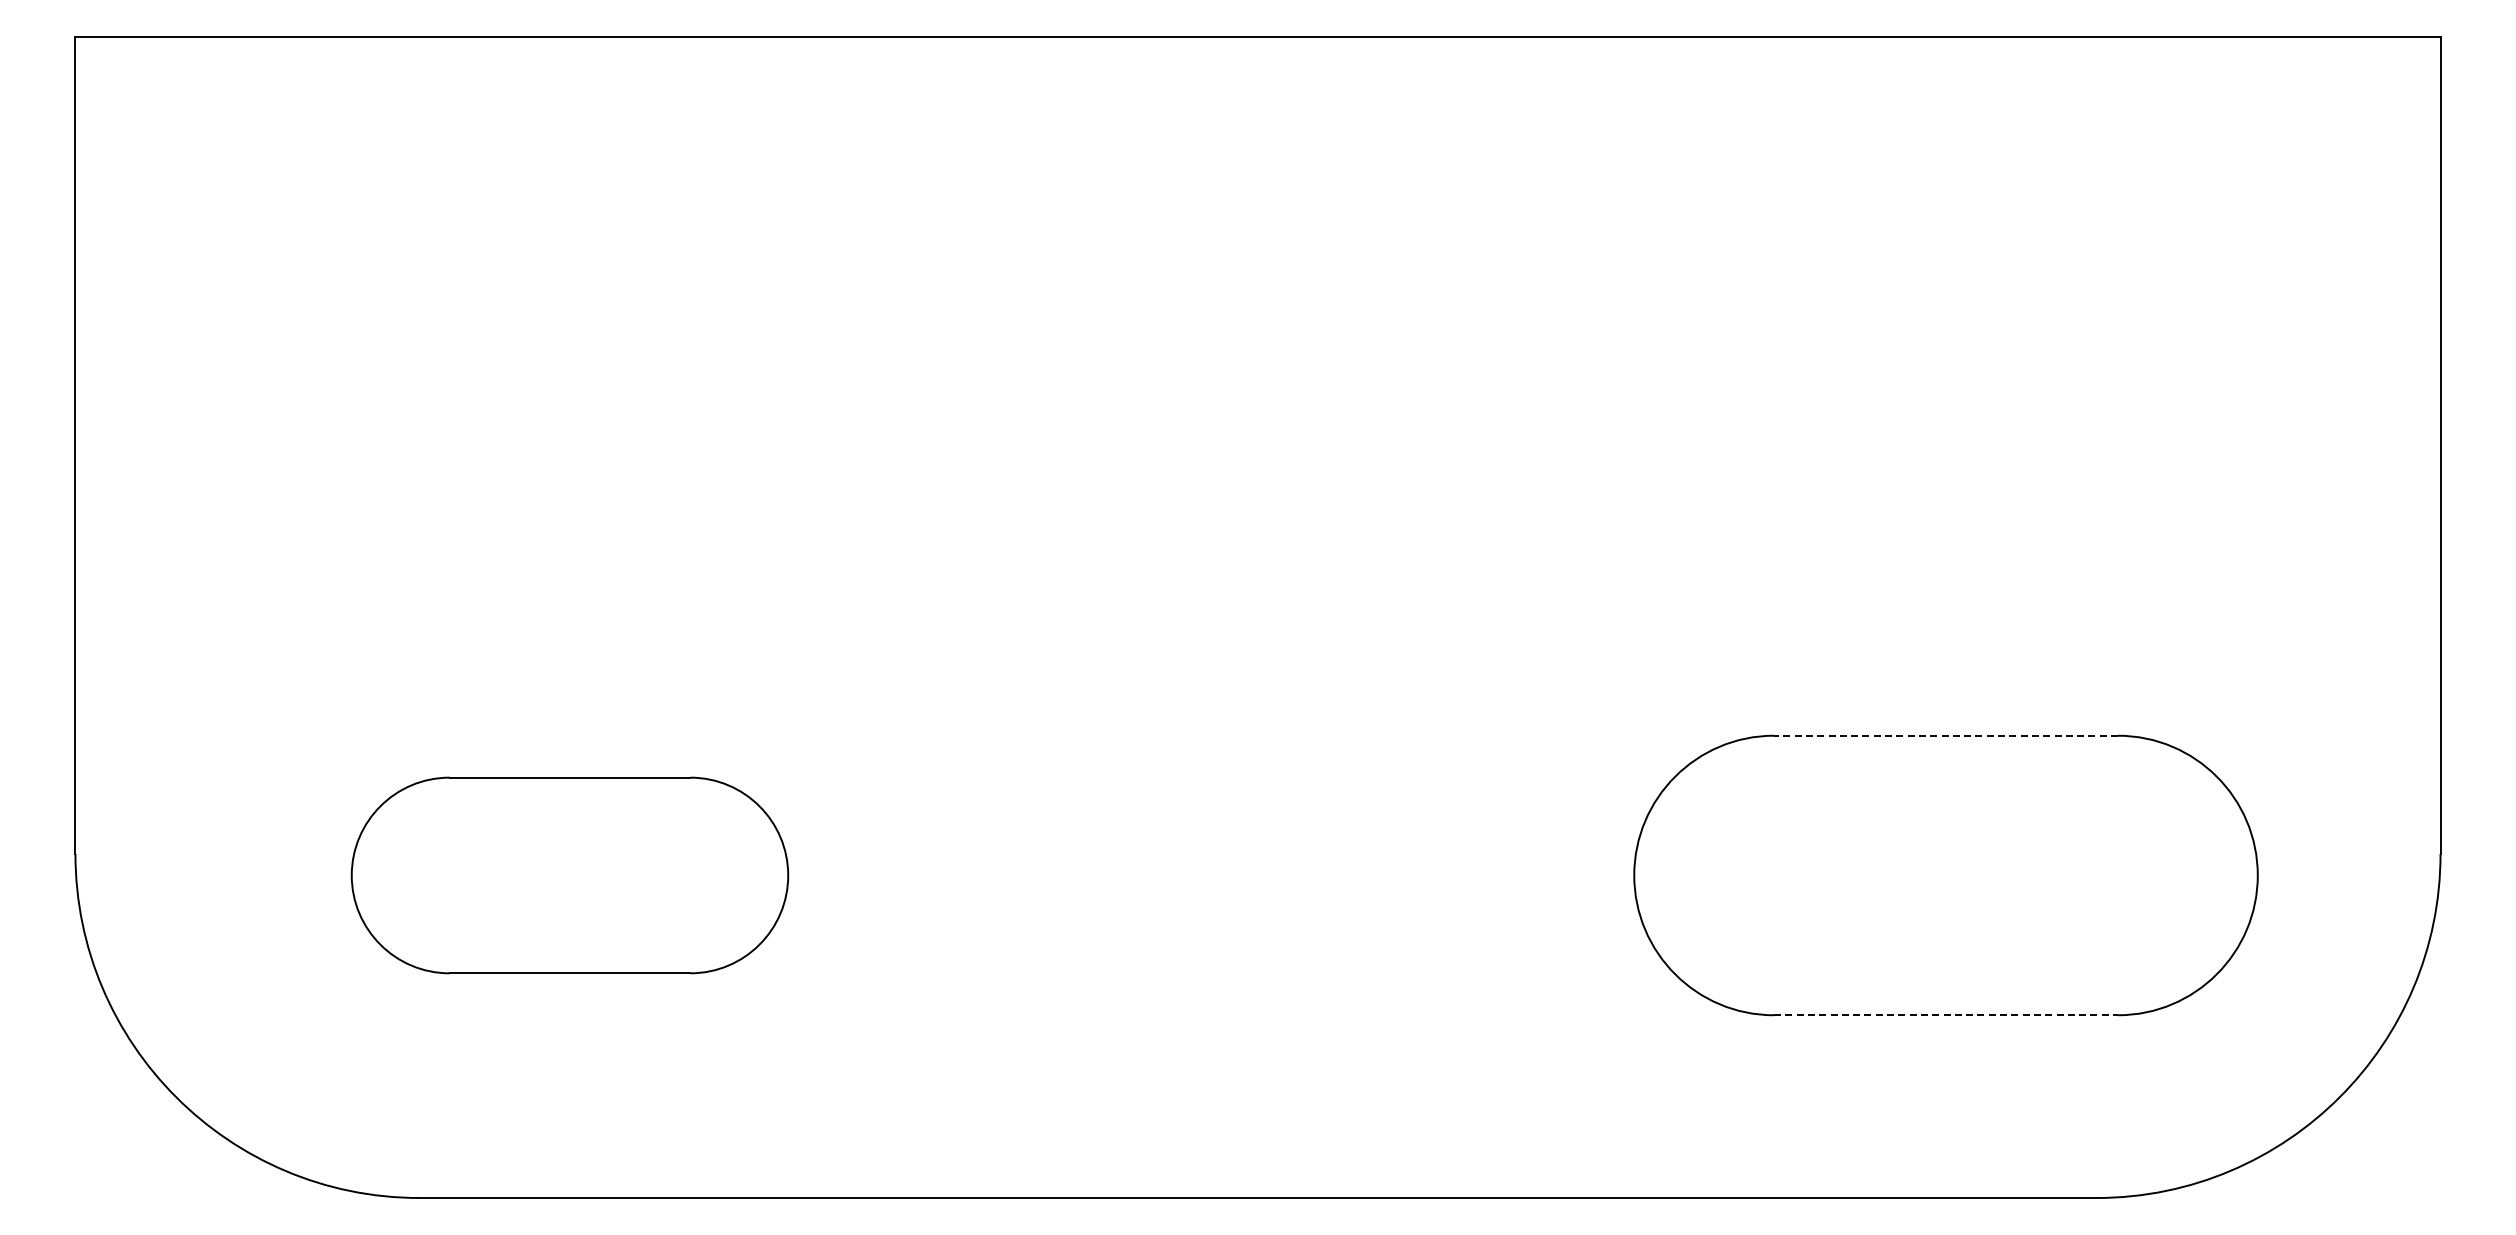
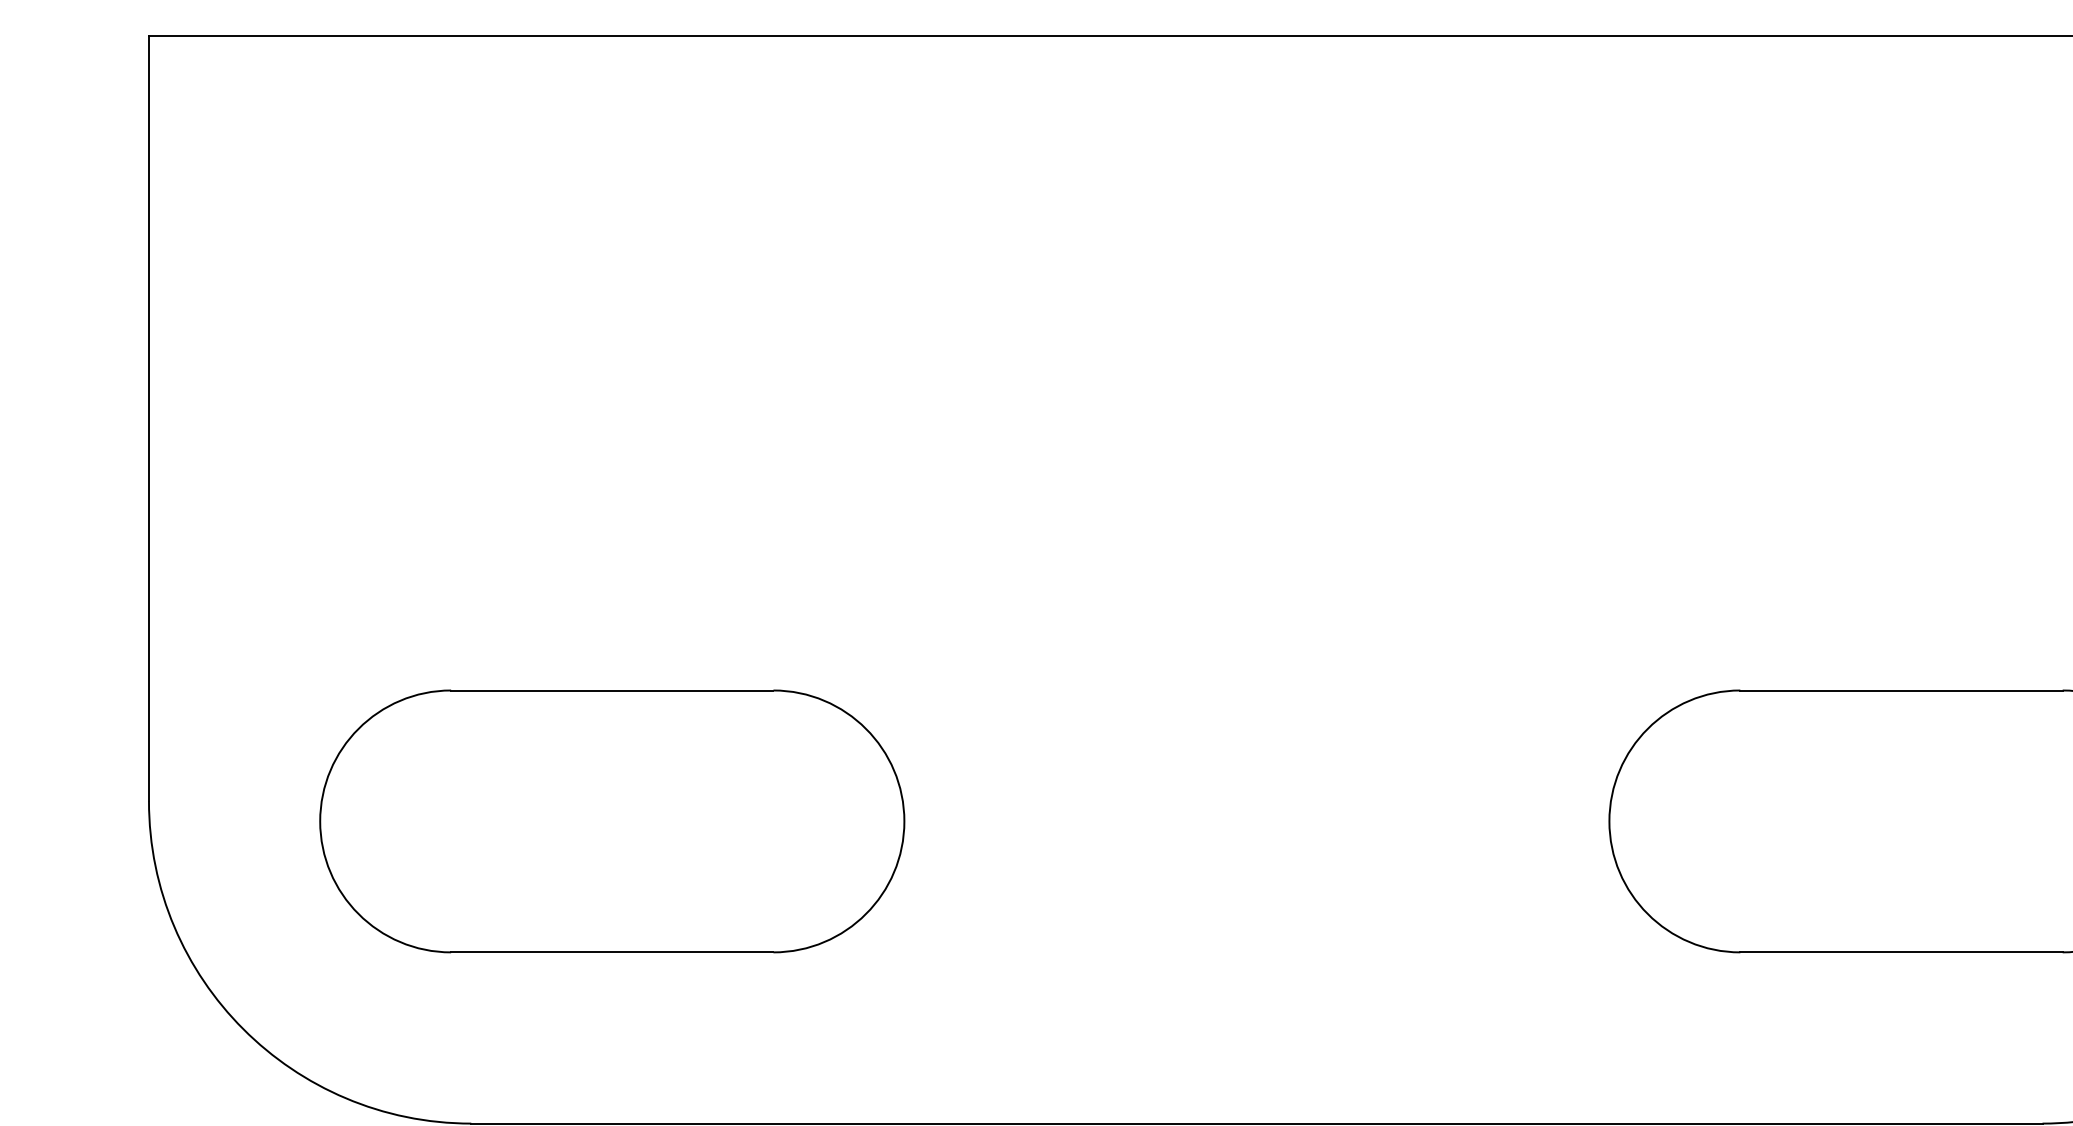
line: (1945, 735) -> (1901, 690), dashed -> solid
part: (569, 875) -> (611, 821), size x1.43
line: (1946, 1015) -> (1901, 952), dashed -> solid

